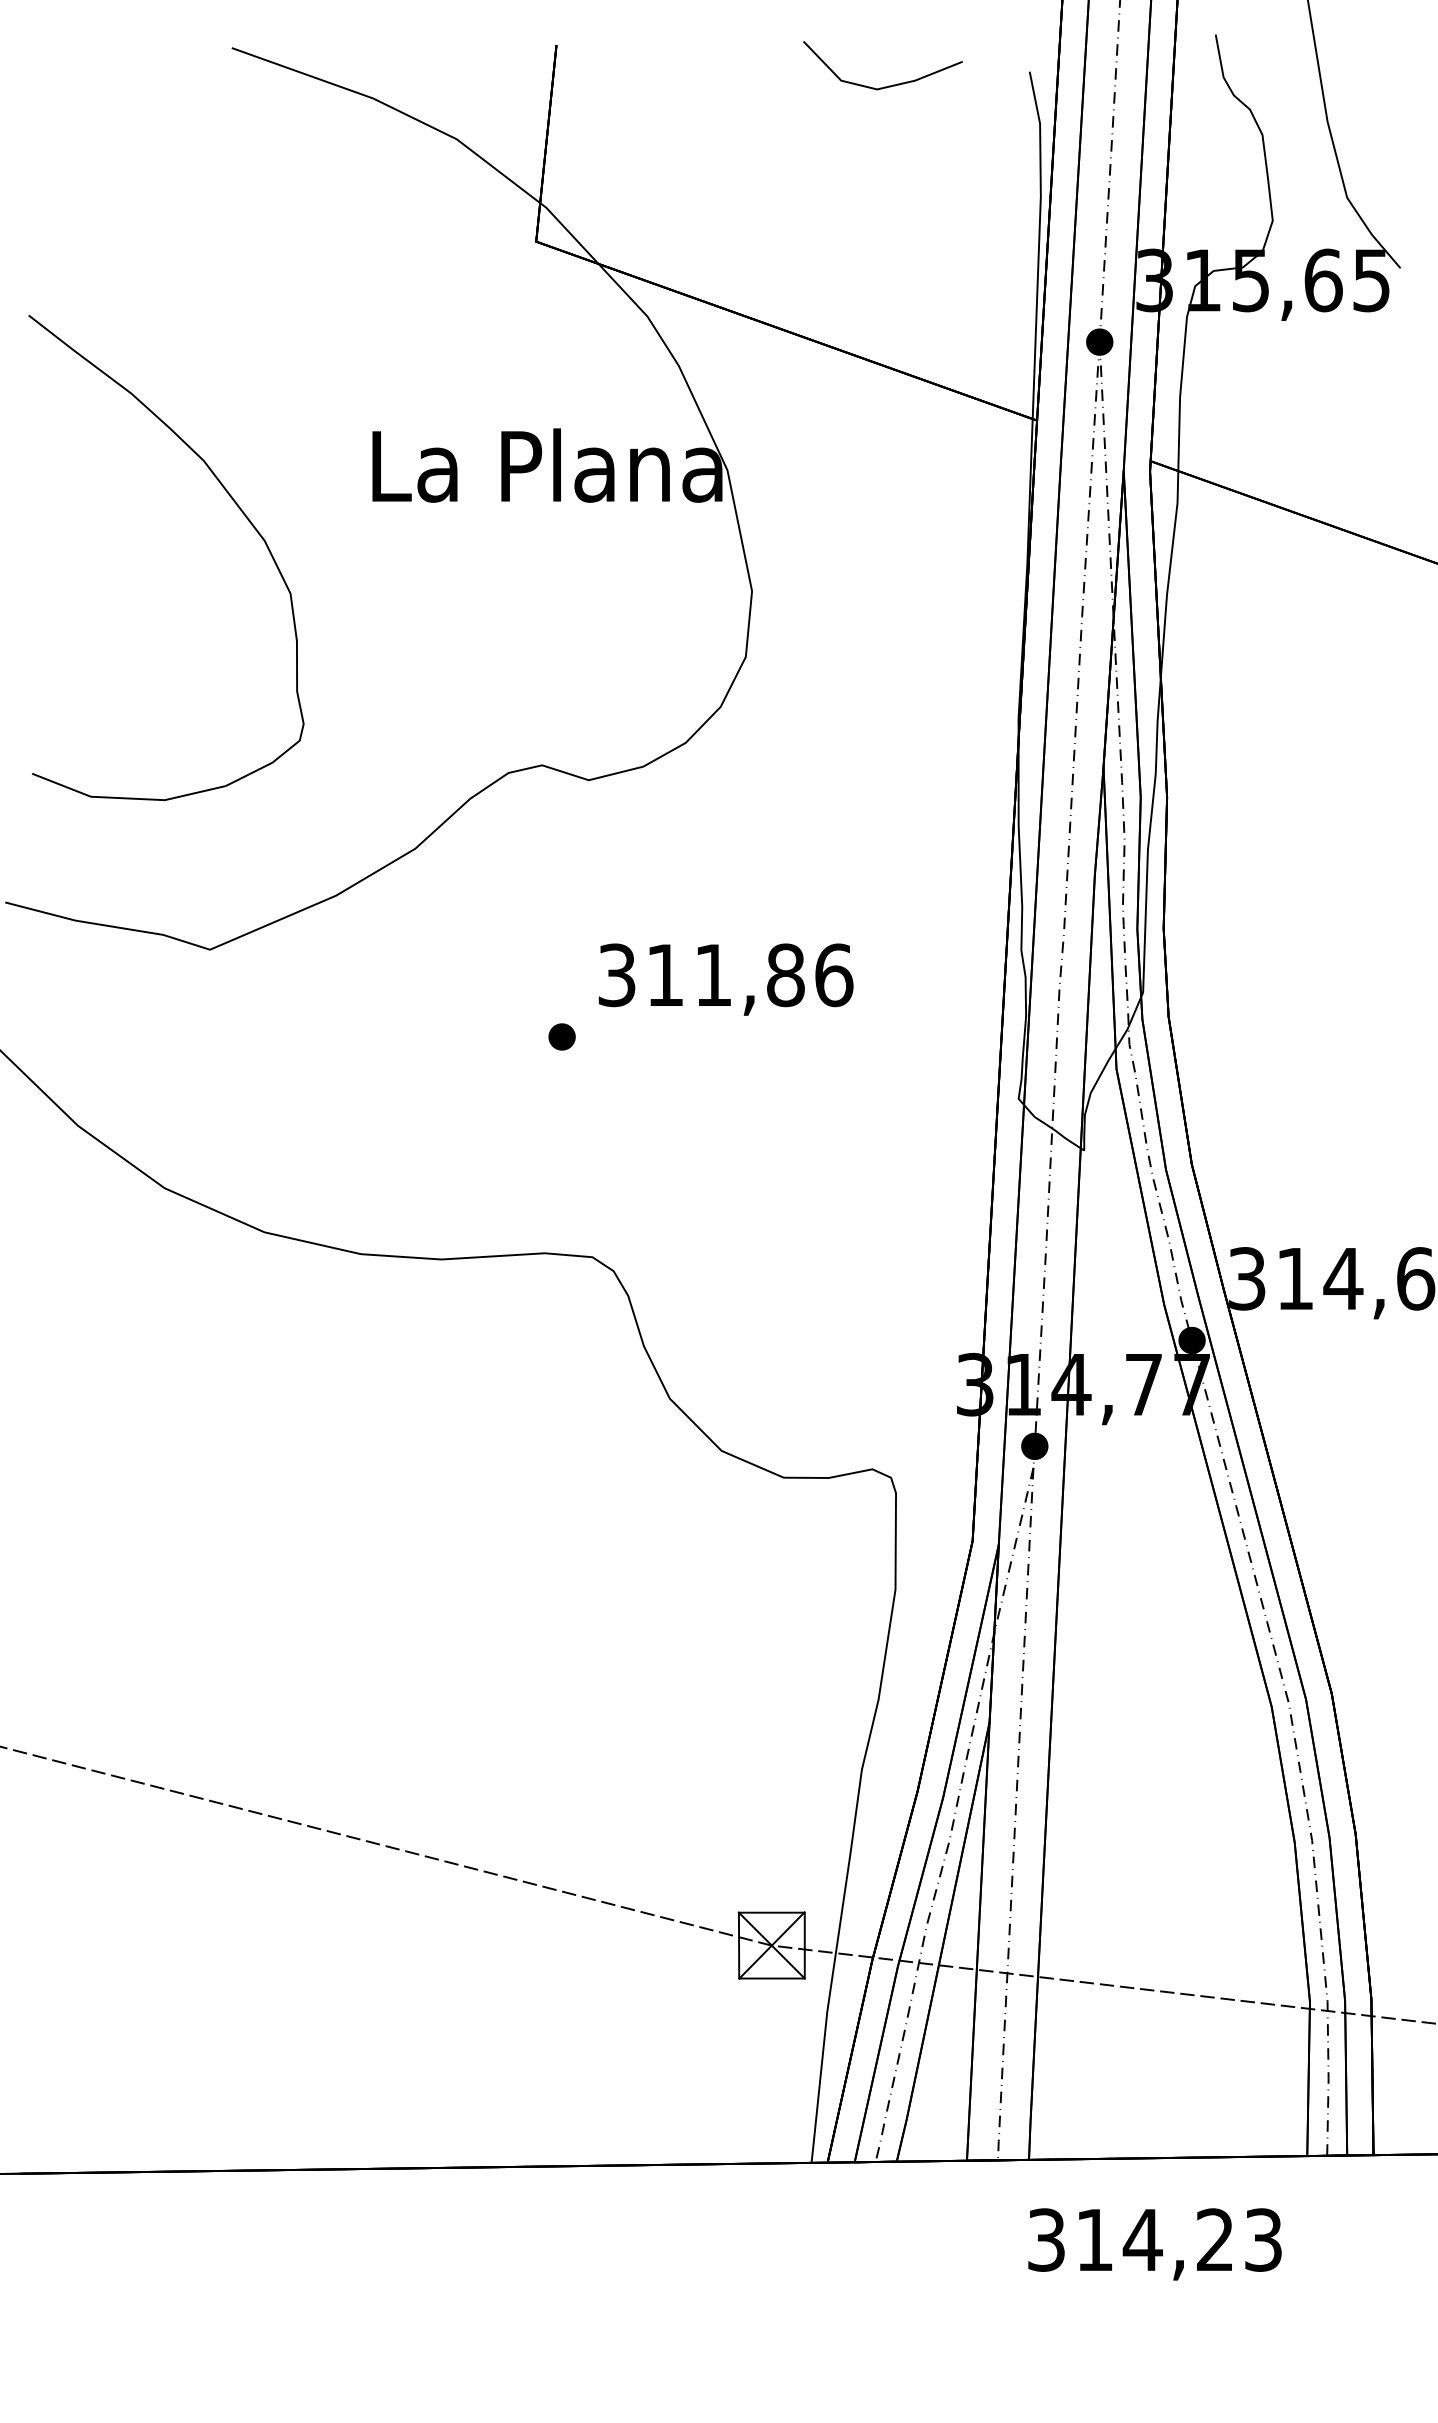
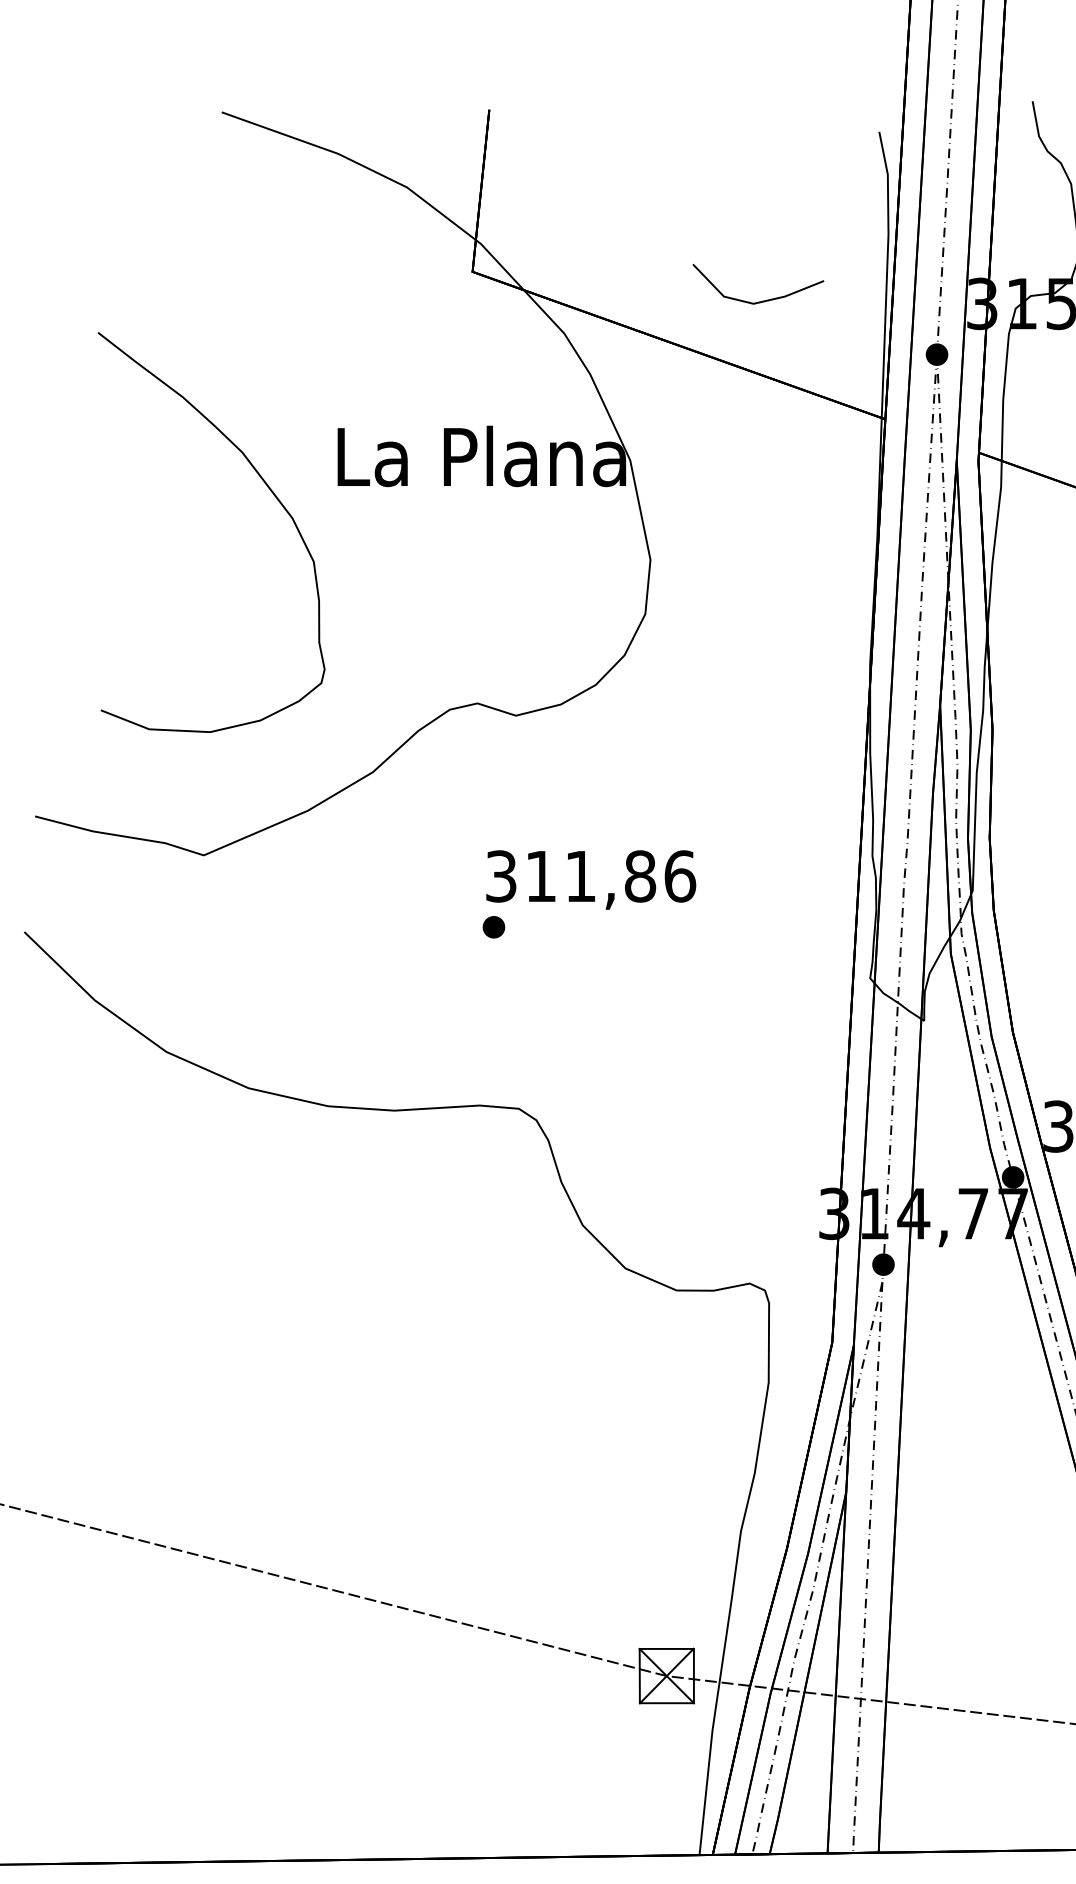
line: (888, 85) -> (762, 300), moved
curve: (235, 504) -> (268, 488), moved
text: (725, 979) -> (590, 879), moved

